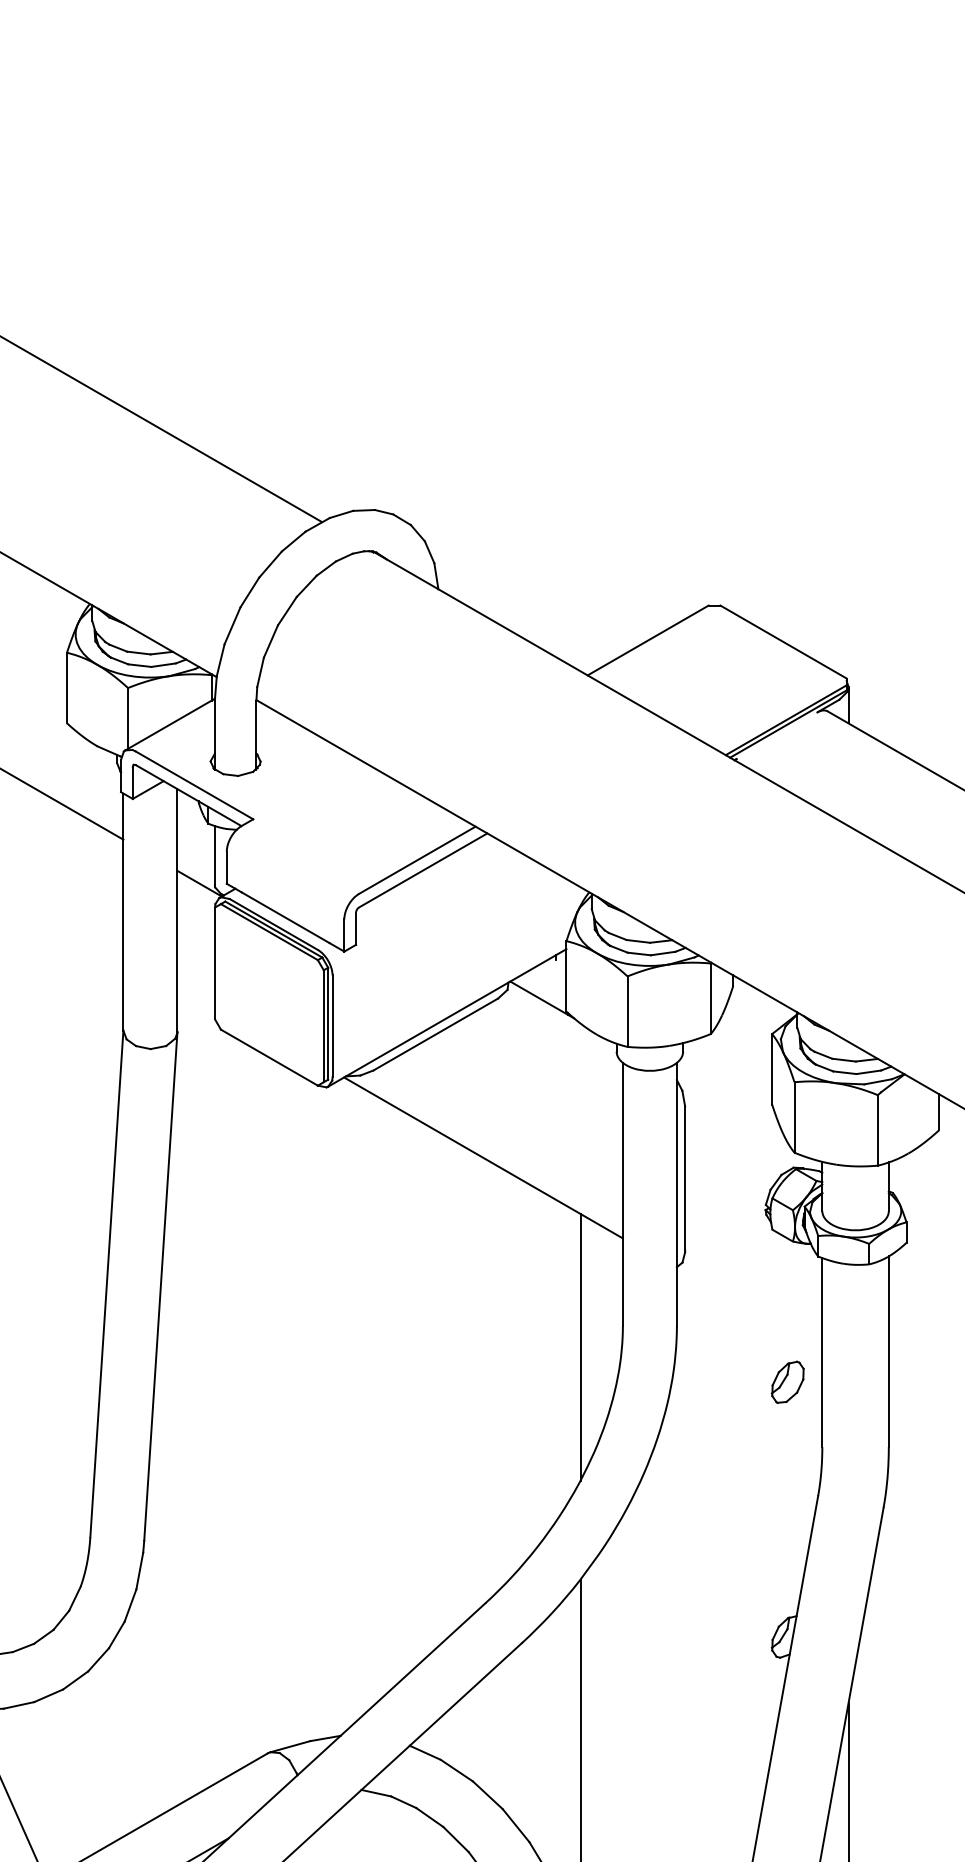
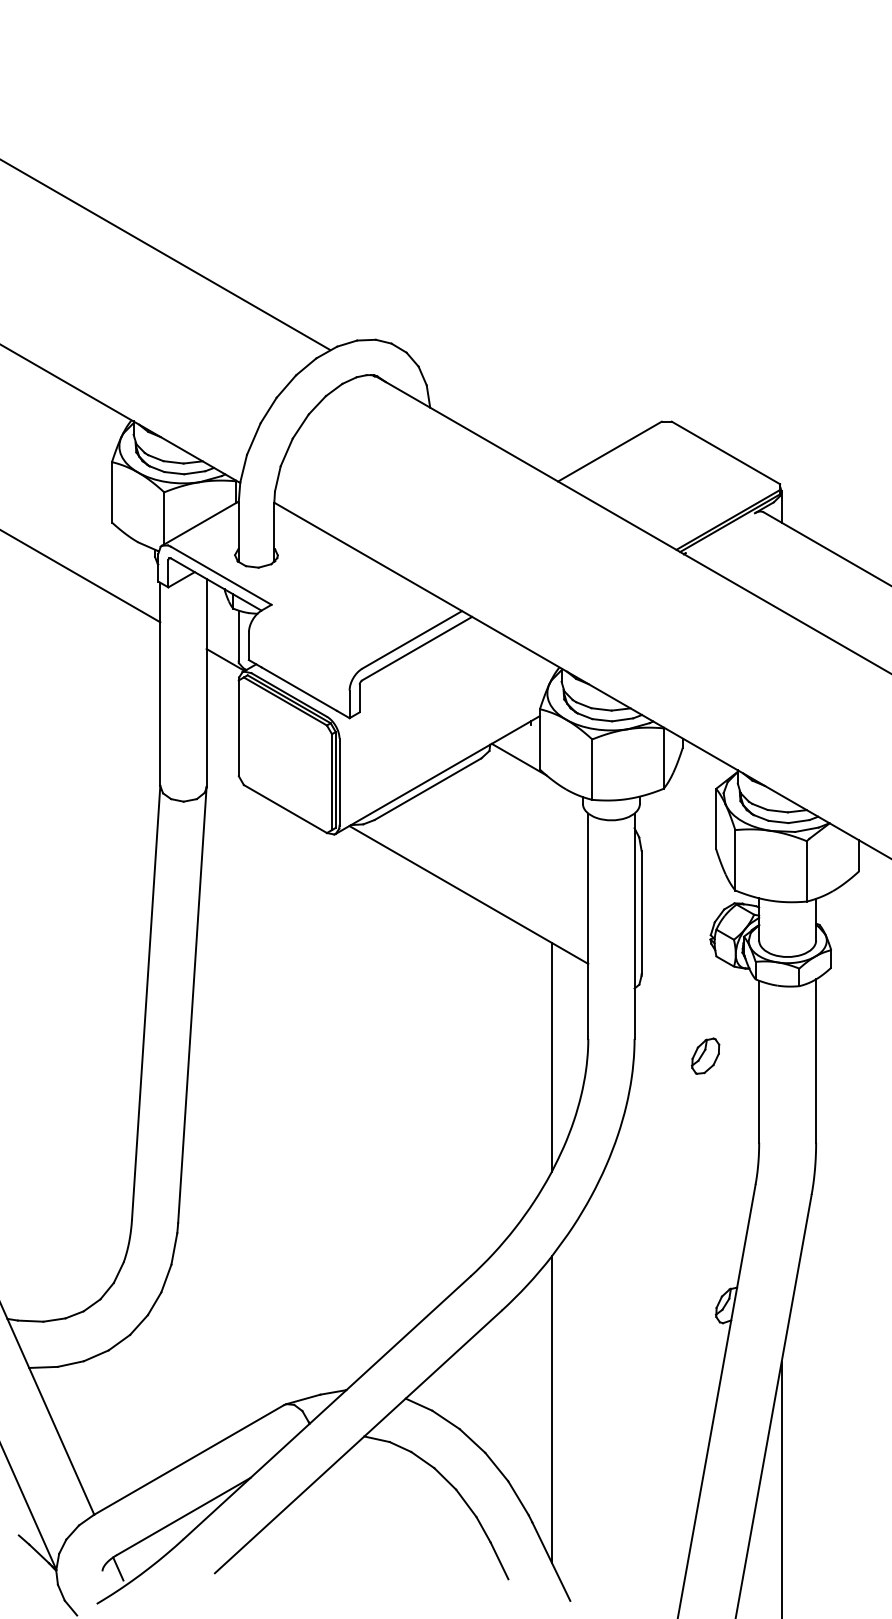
part: (787, 1381) -> (705, 1055), moved

